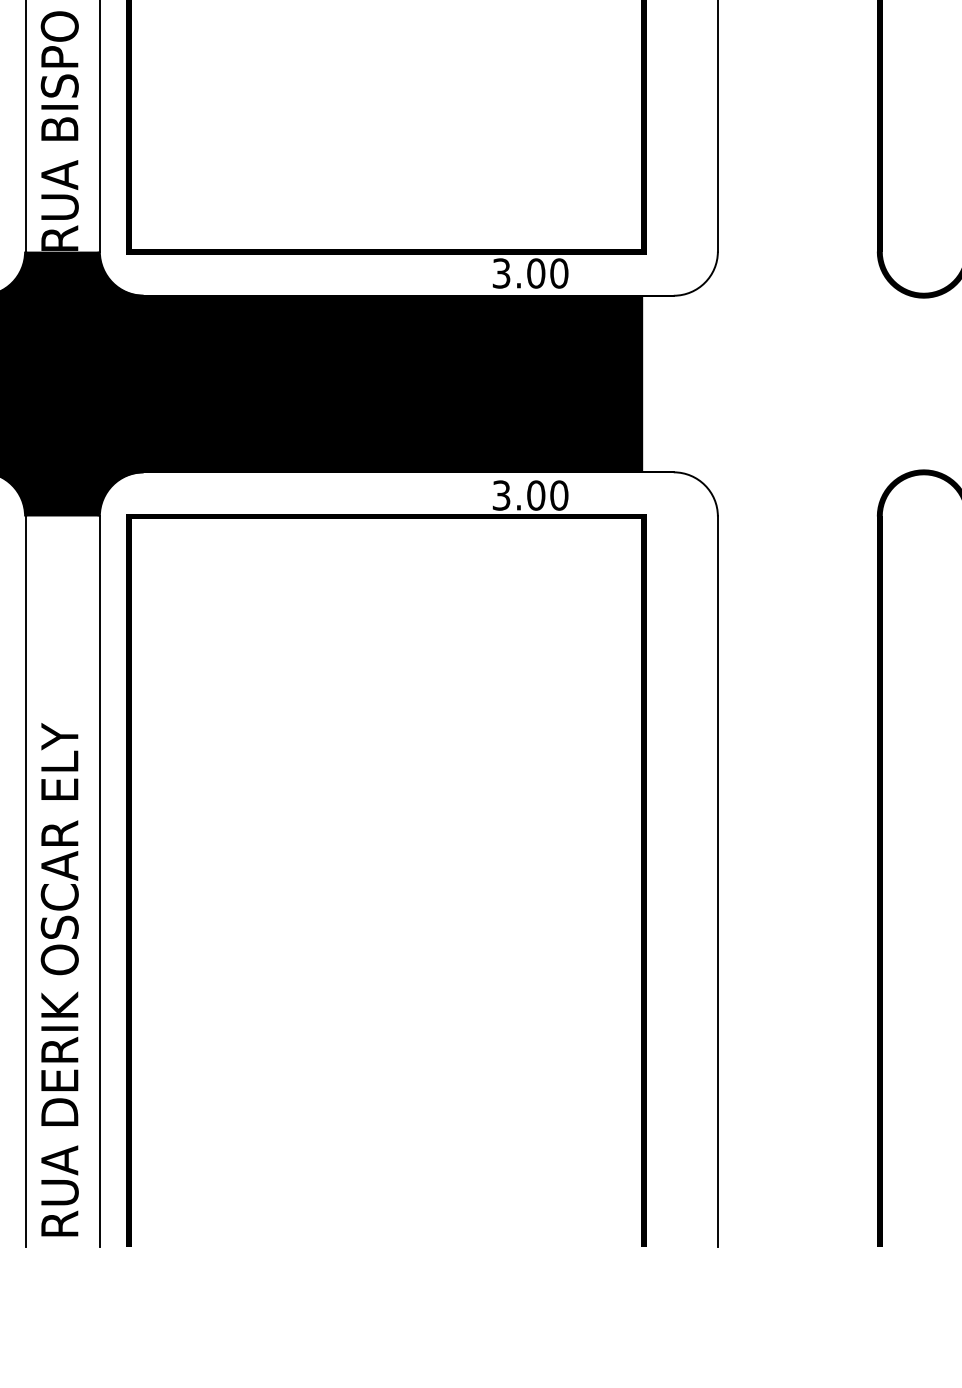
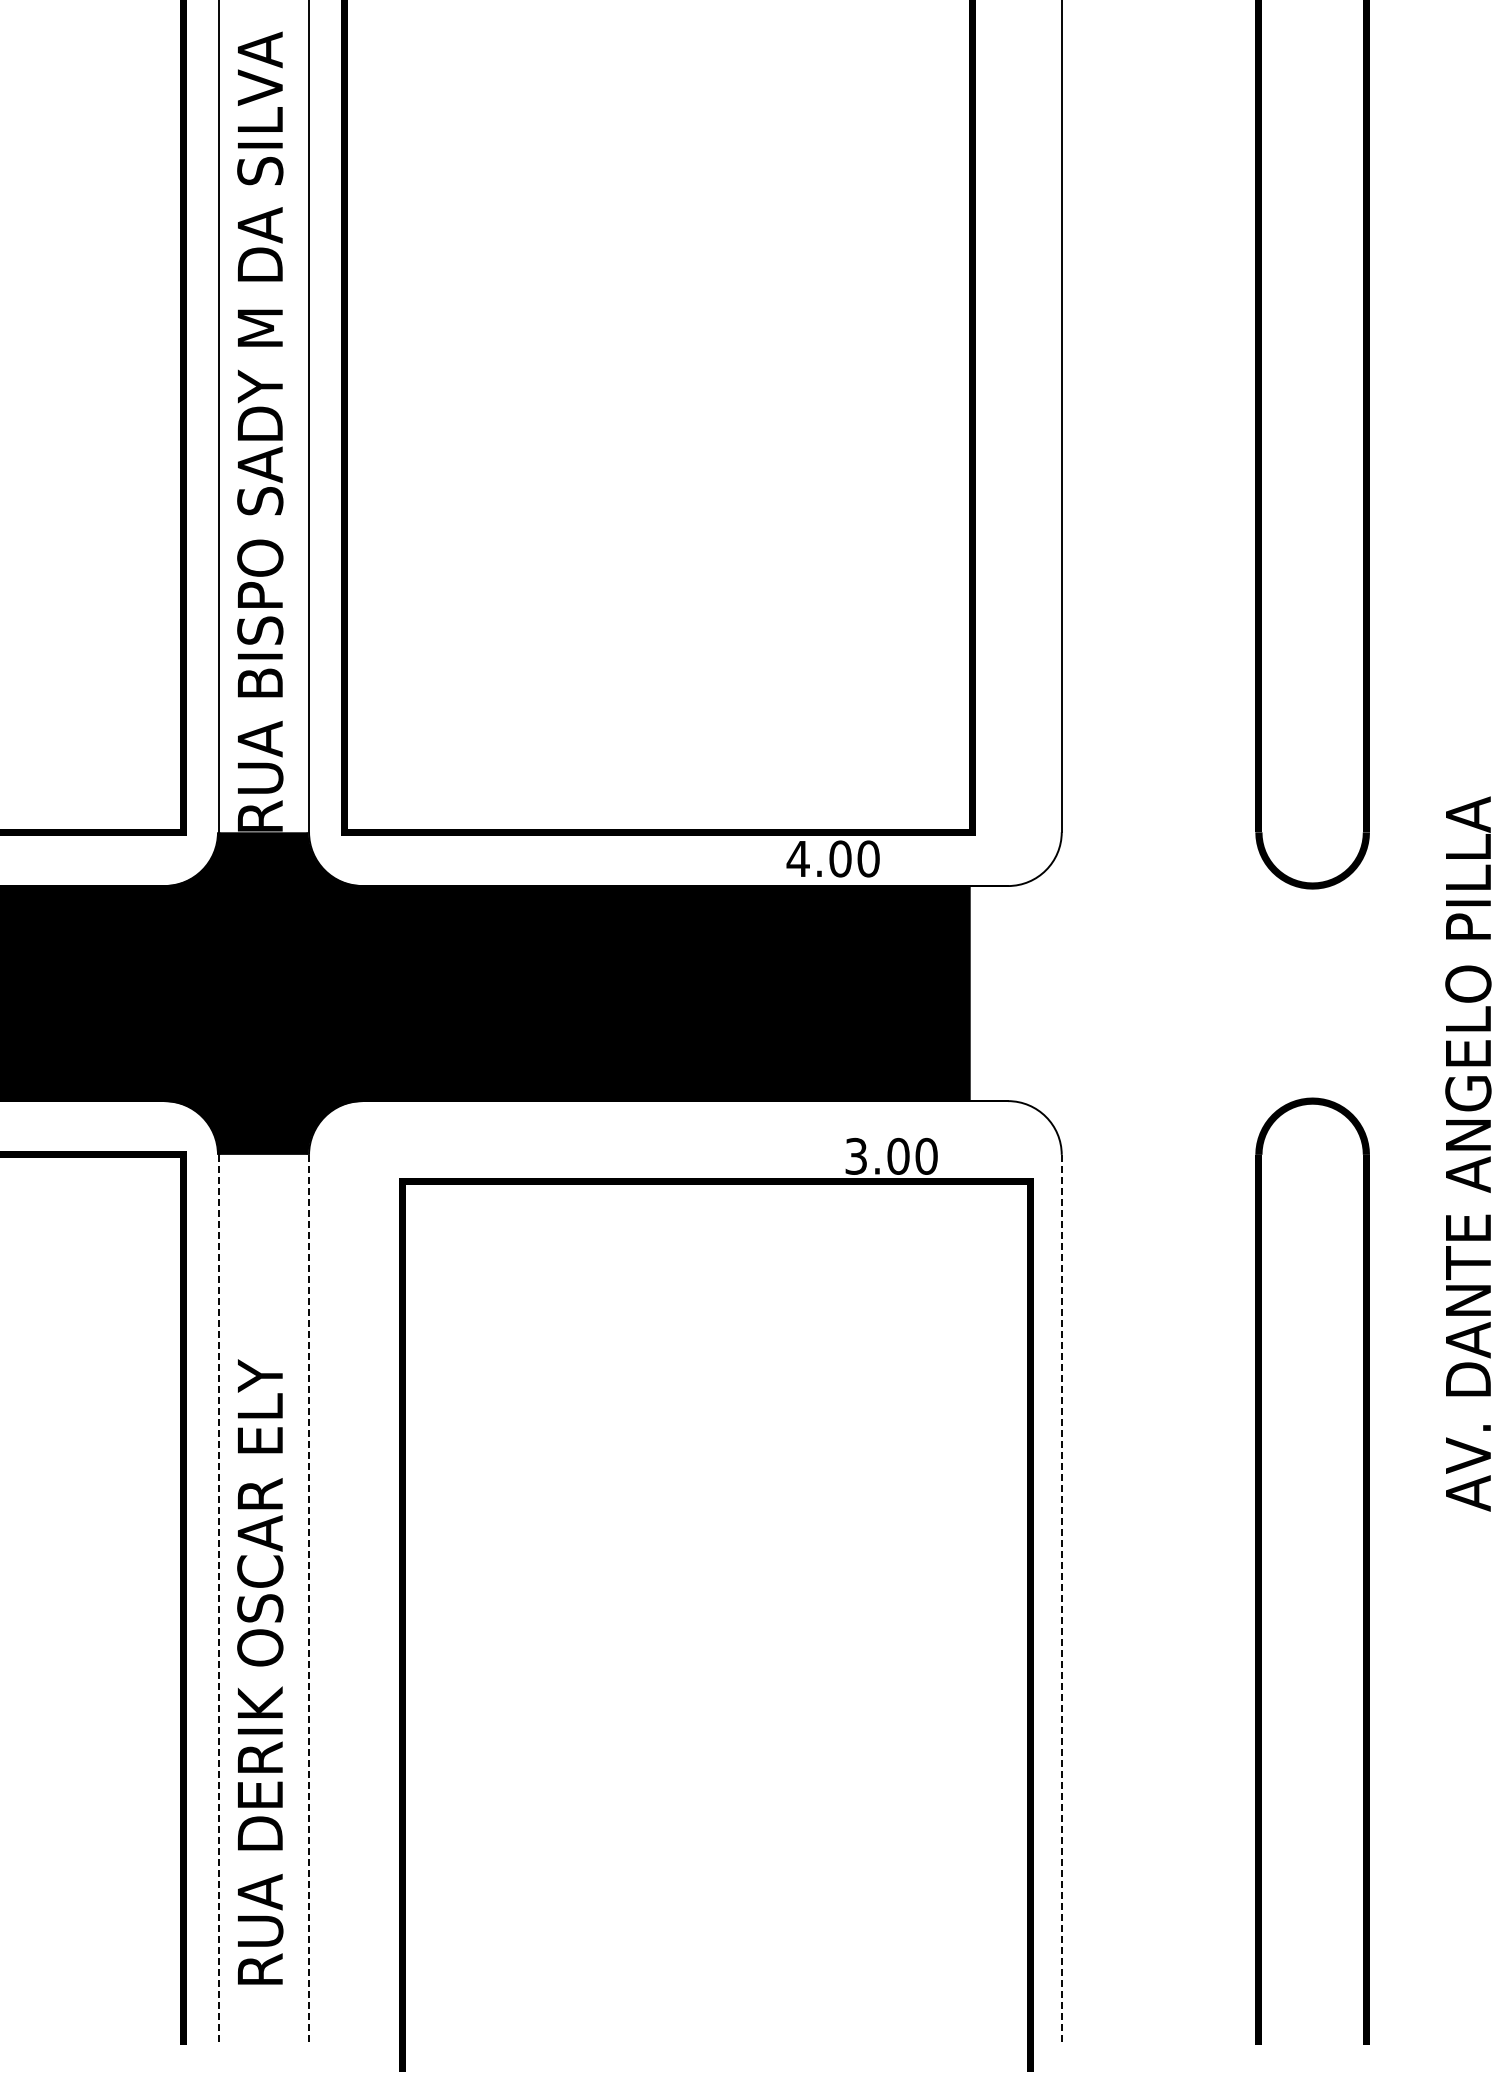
text: (500, 273) -> (797, 858), 3.00 -> 4.00
text: (386, 863) -> (716, 1604), moved
line: (26, 882) -> (219, 1600), solid -> dashed
line: (100, 882) -> (309, 1600), solid -> dashed
line: (717, 882) -> (1061, 1600), solid -> dashed
text: (59, 979) -> (260, 1671), moved

